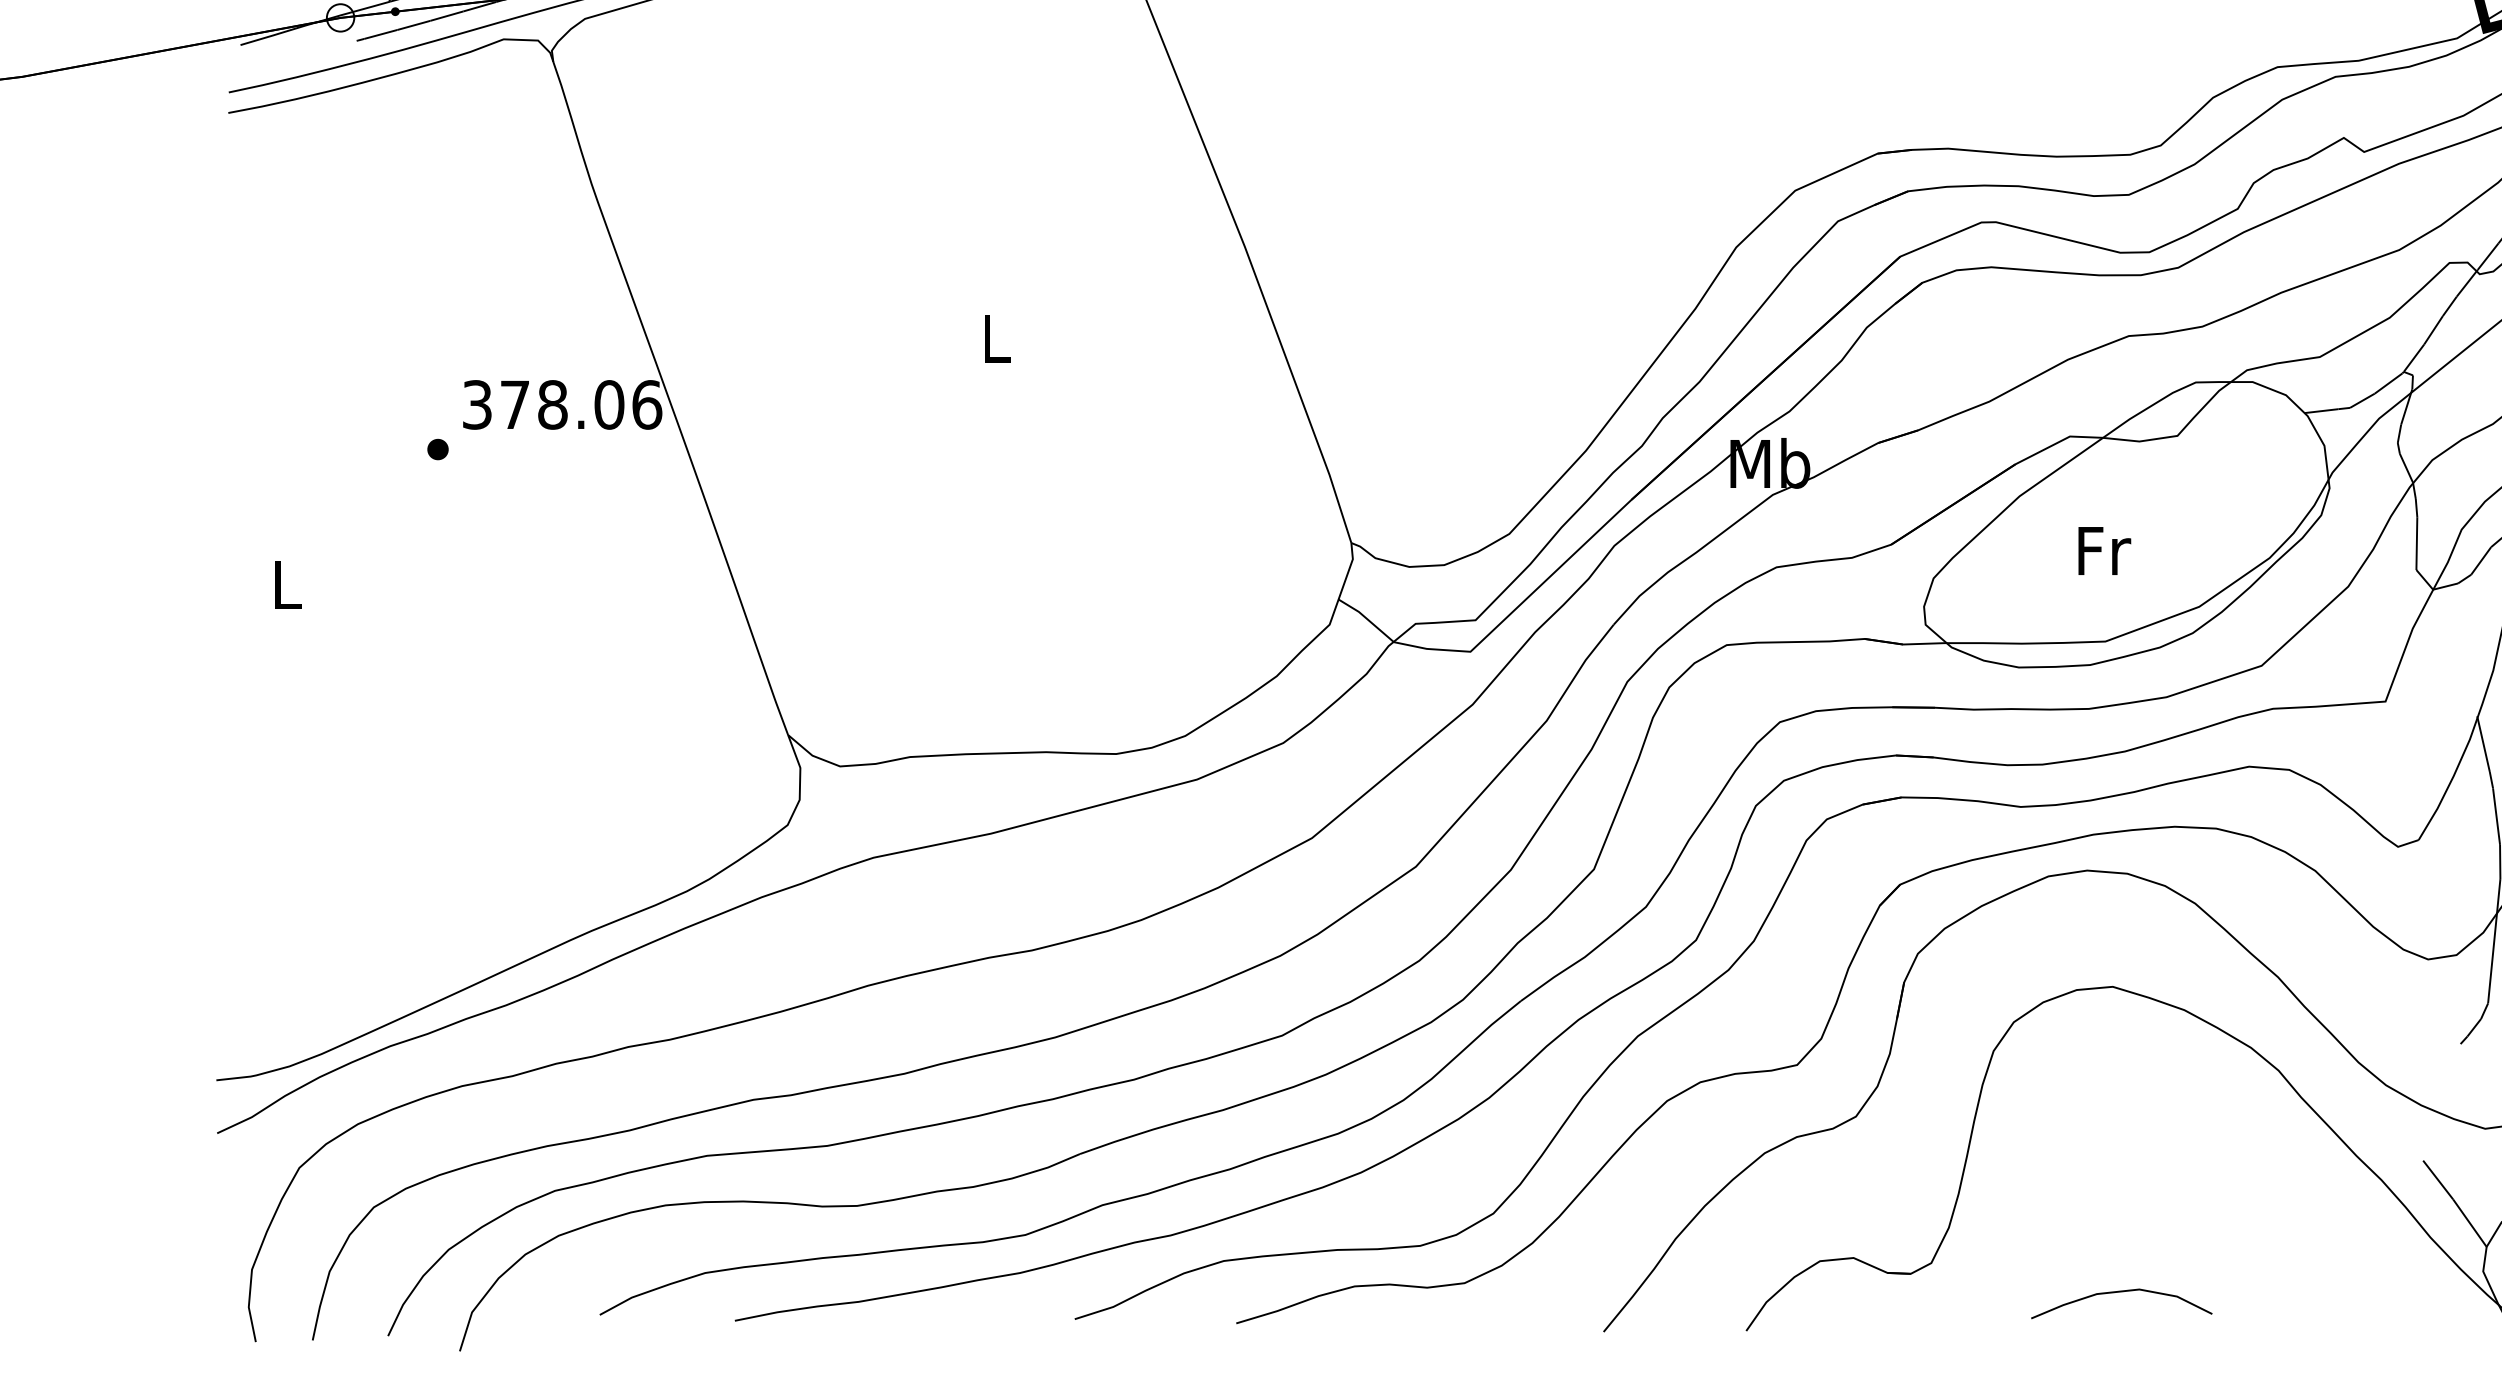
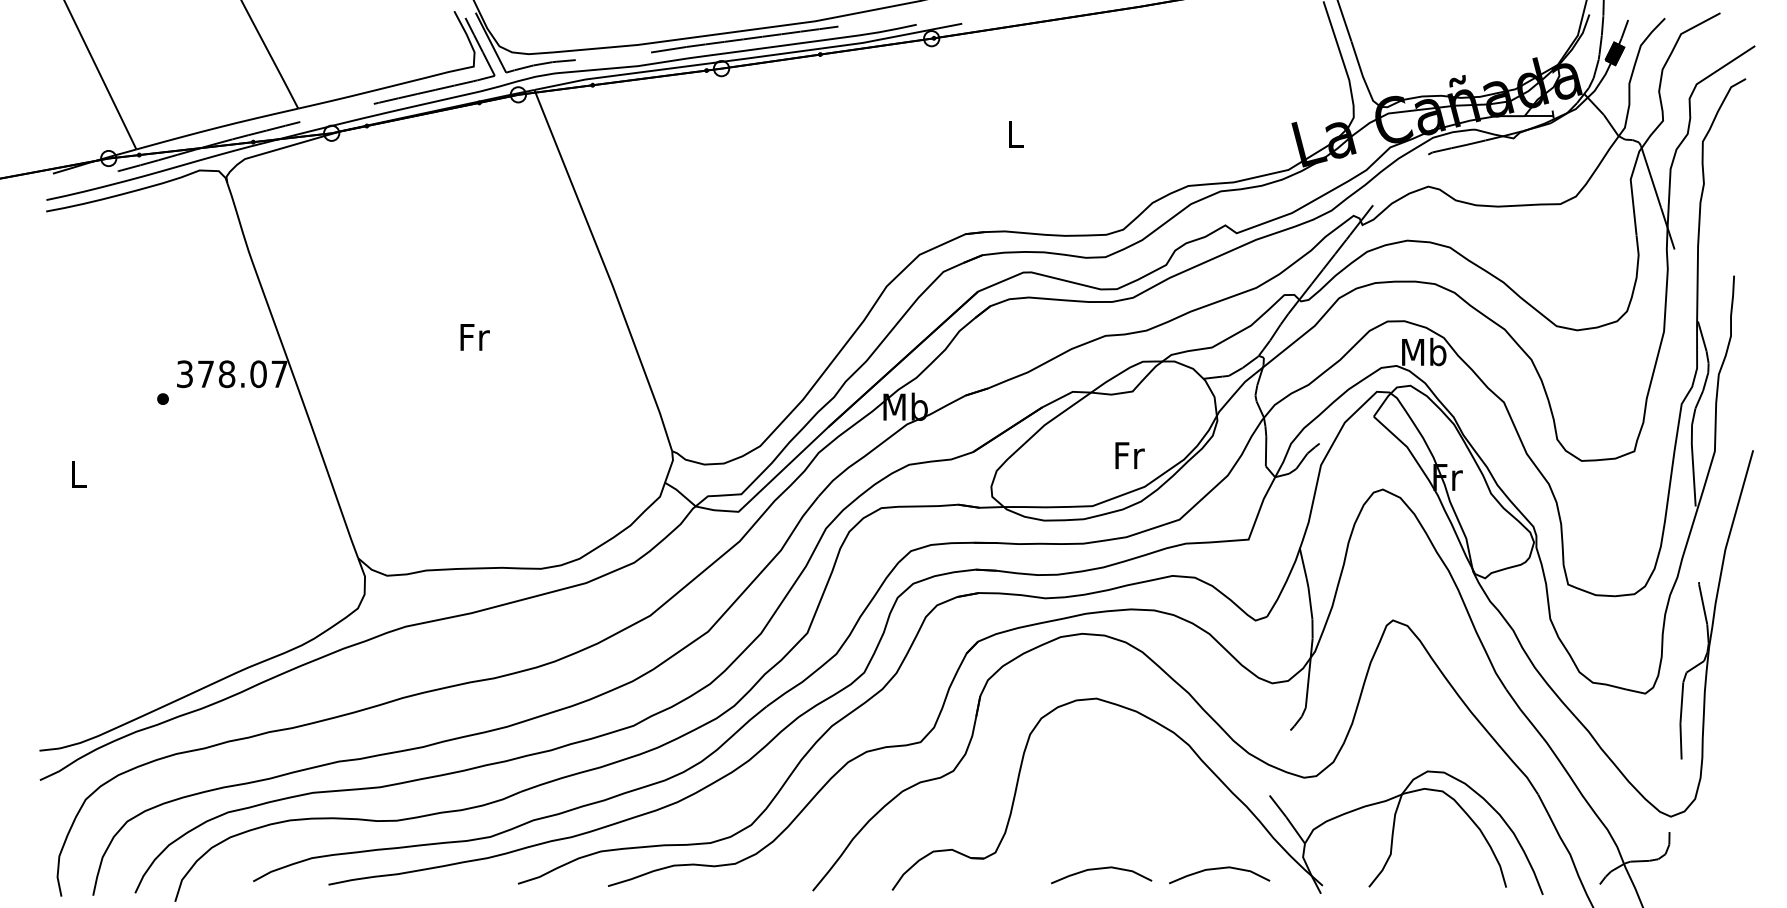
text: (996, 338) -> (474, 337), L -> Fr
text: (646, 405) -> (279, 374), 378.06 -> 378.07
text: (2103, 550) -> (1129, 455), moved
curve: (2333, 1293) -> (1219, 869), added

